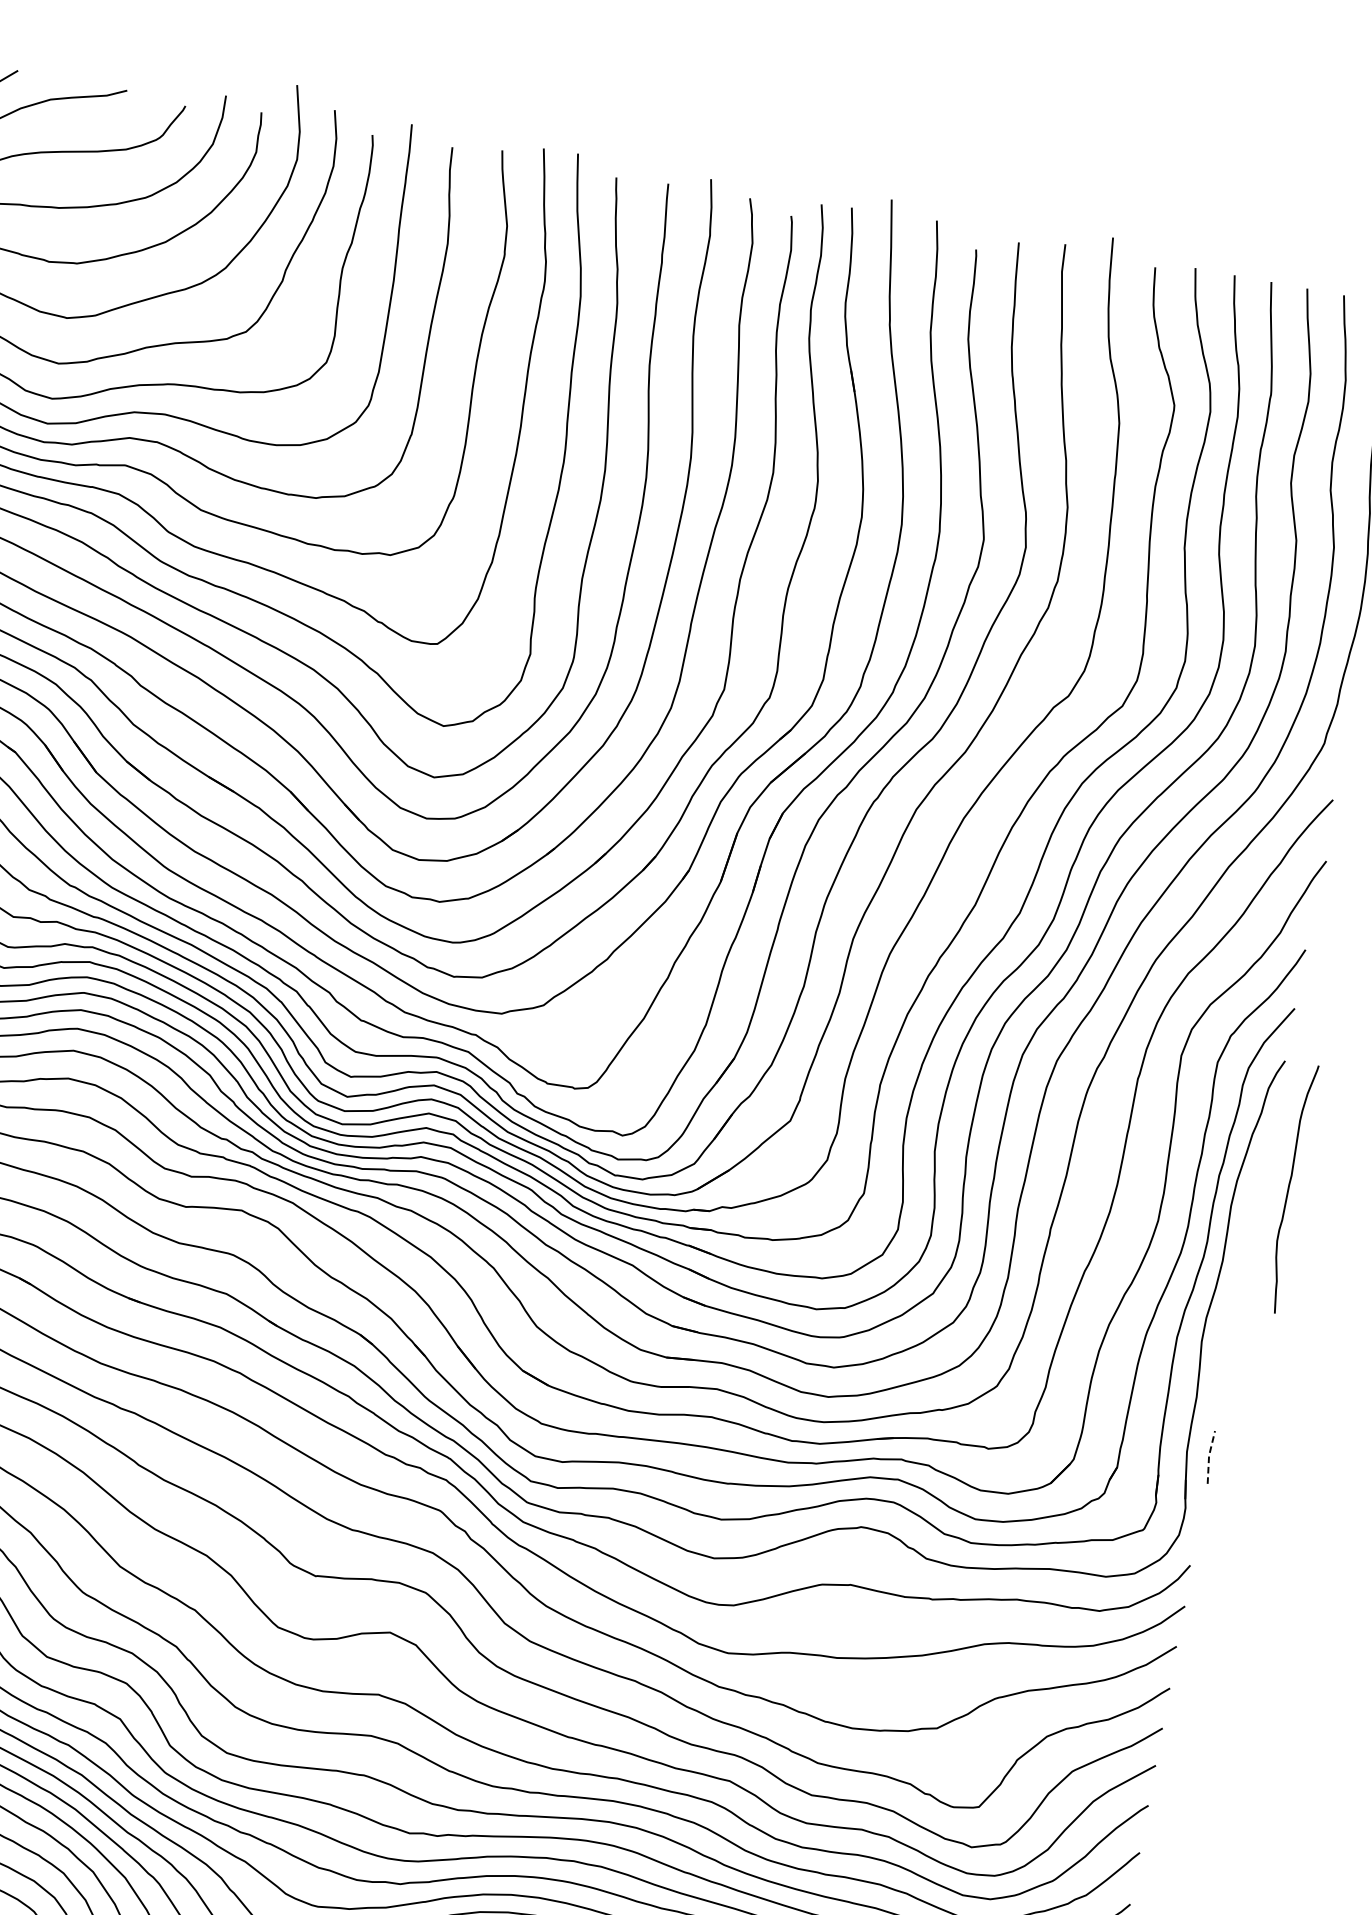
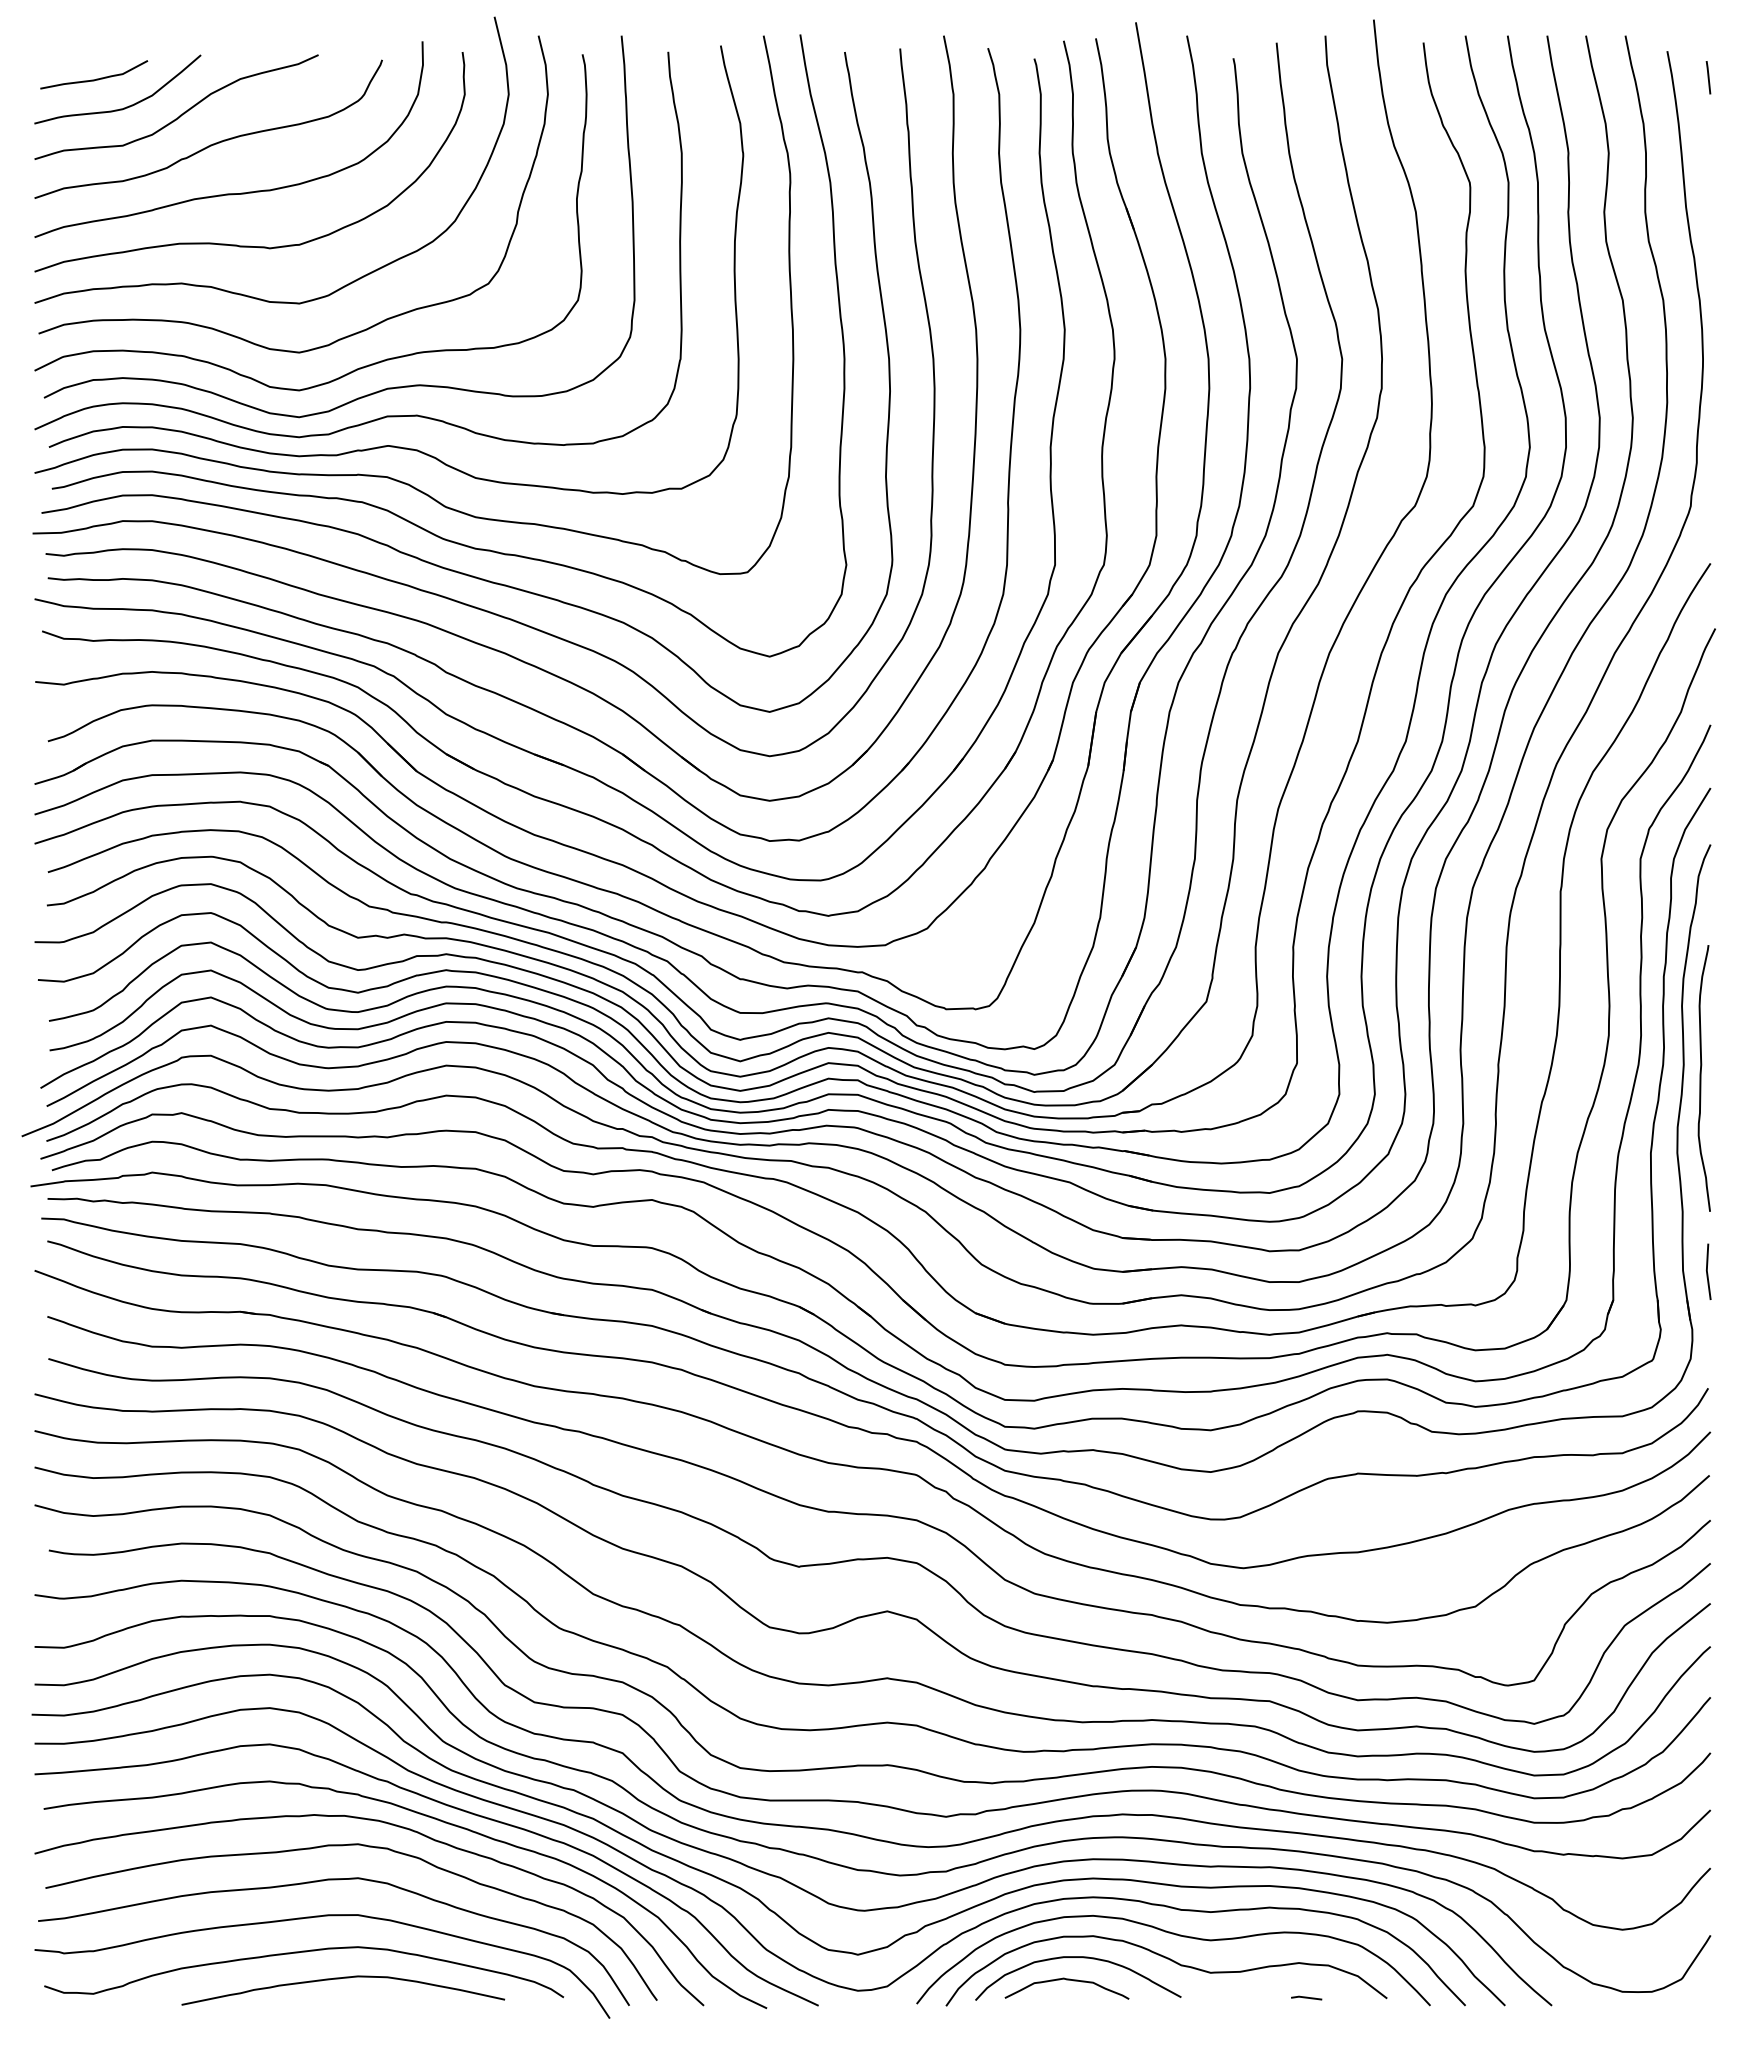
curve: (1289, 1188) -> (1701, 1078), moved
line: (1208, 1455) -> (1706, 1270), dashed -> solid

